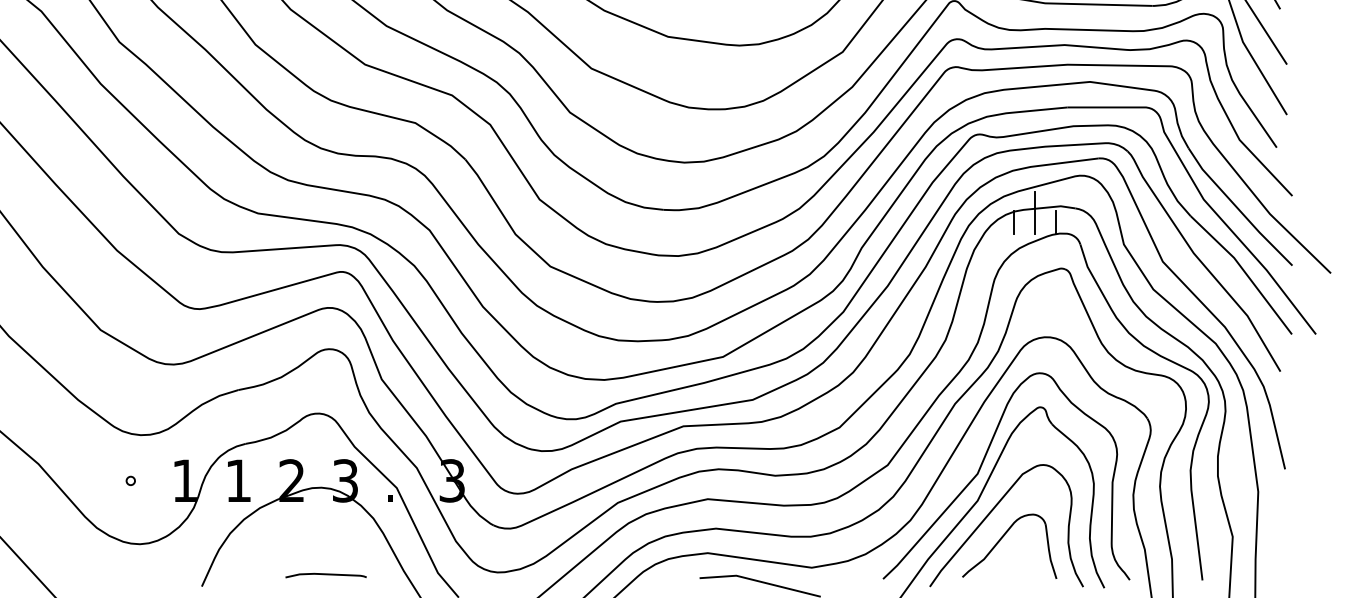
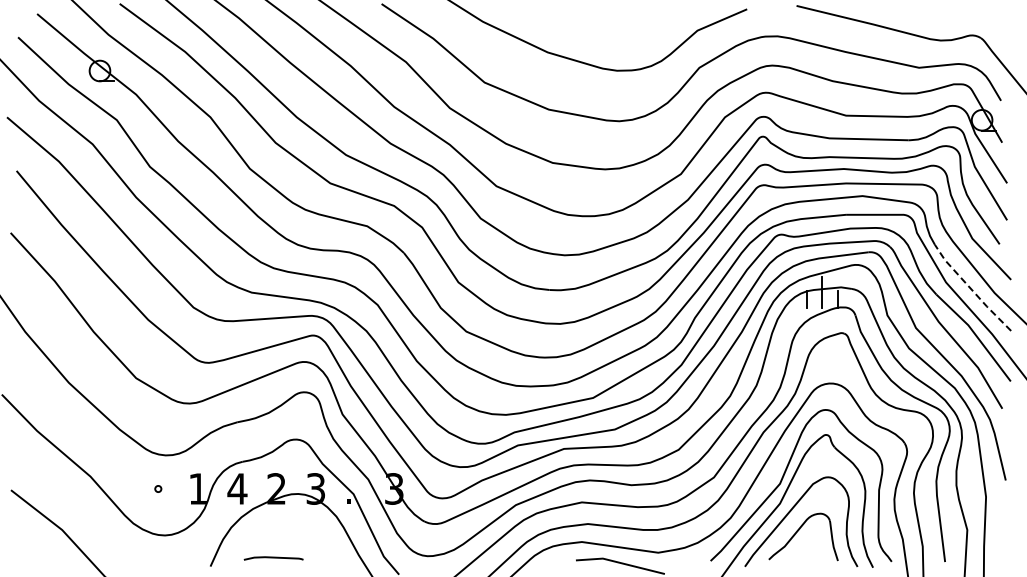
line: (1238, 207) -> (971, 288), solid -> dashed
text: (238, 480) -> (237, 488), 1 -> 4
curve: (325, 575) -> (273, 558), moved

